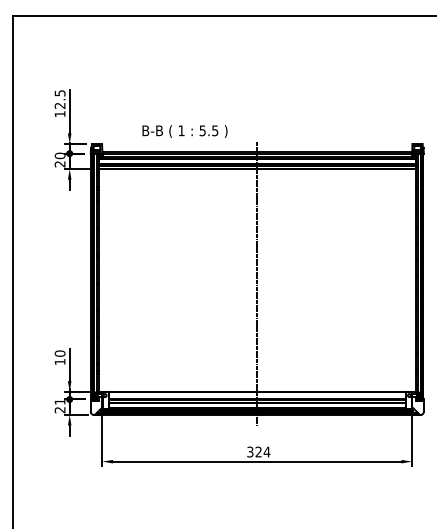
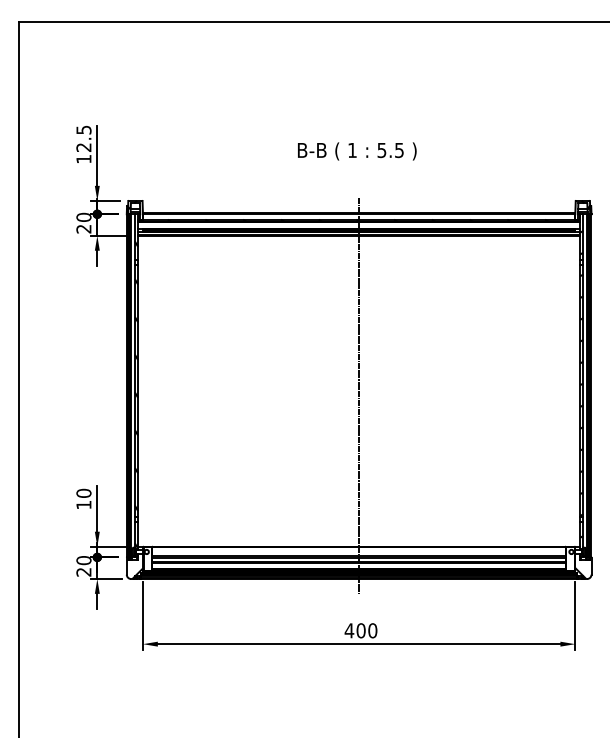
text: (185, 131) -> (357, 151), moved
text: (59, 401) -> (83, 560), 21 -> 20
text: (258, 451) -> (360, 630), 324 -> 400

